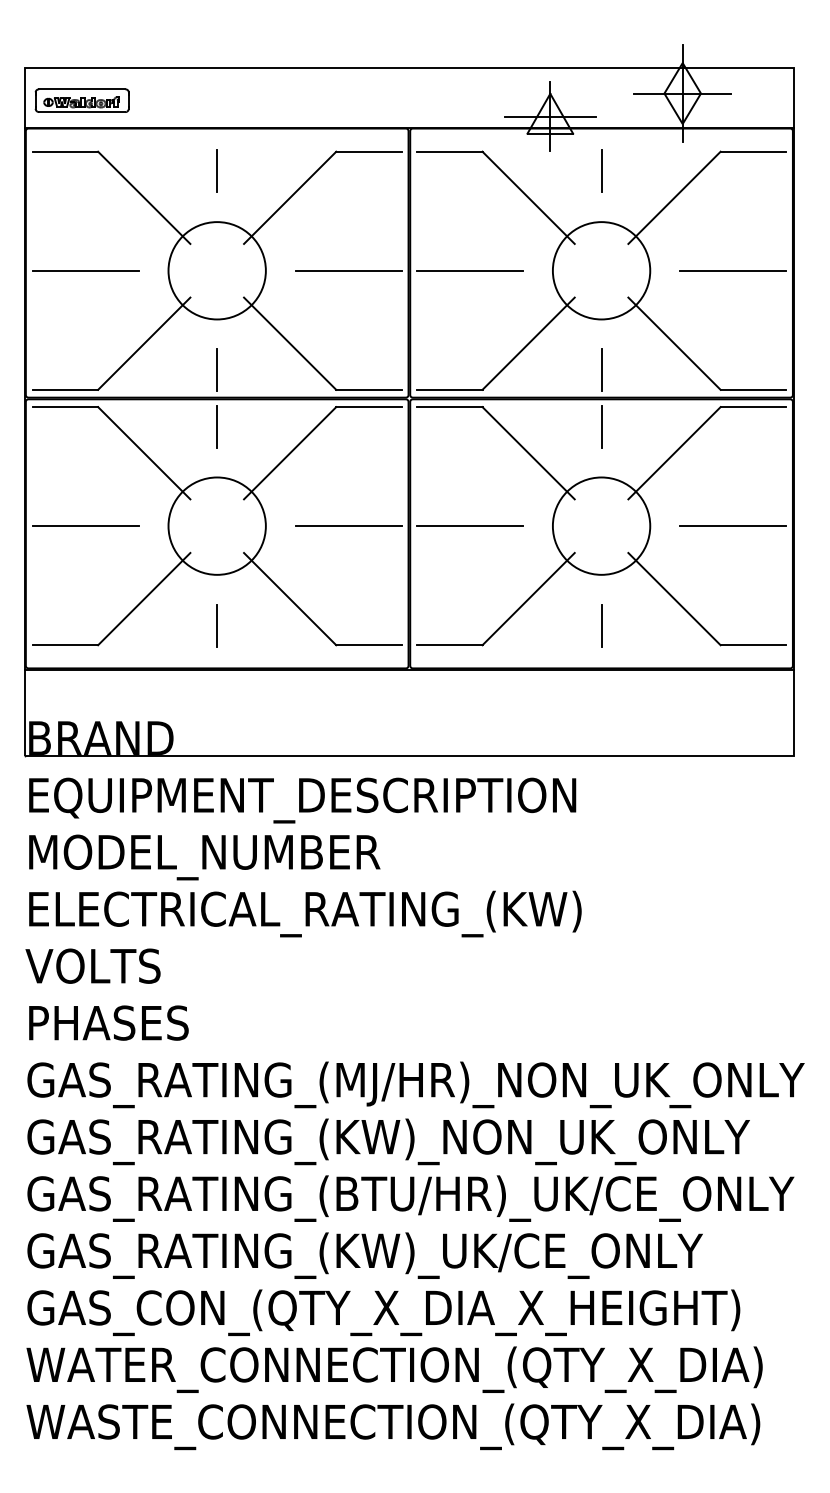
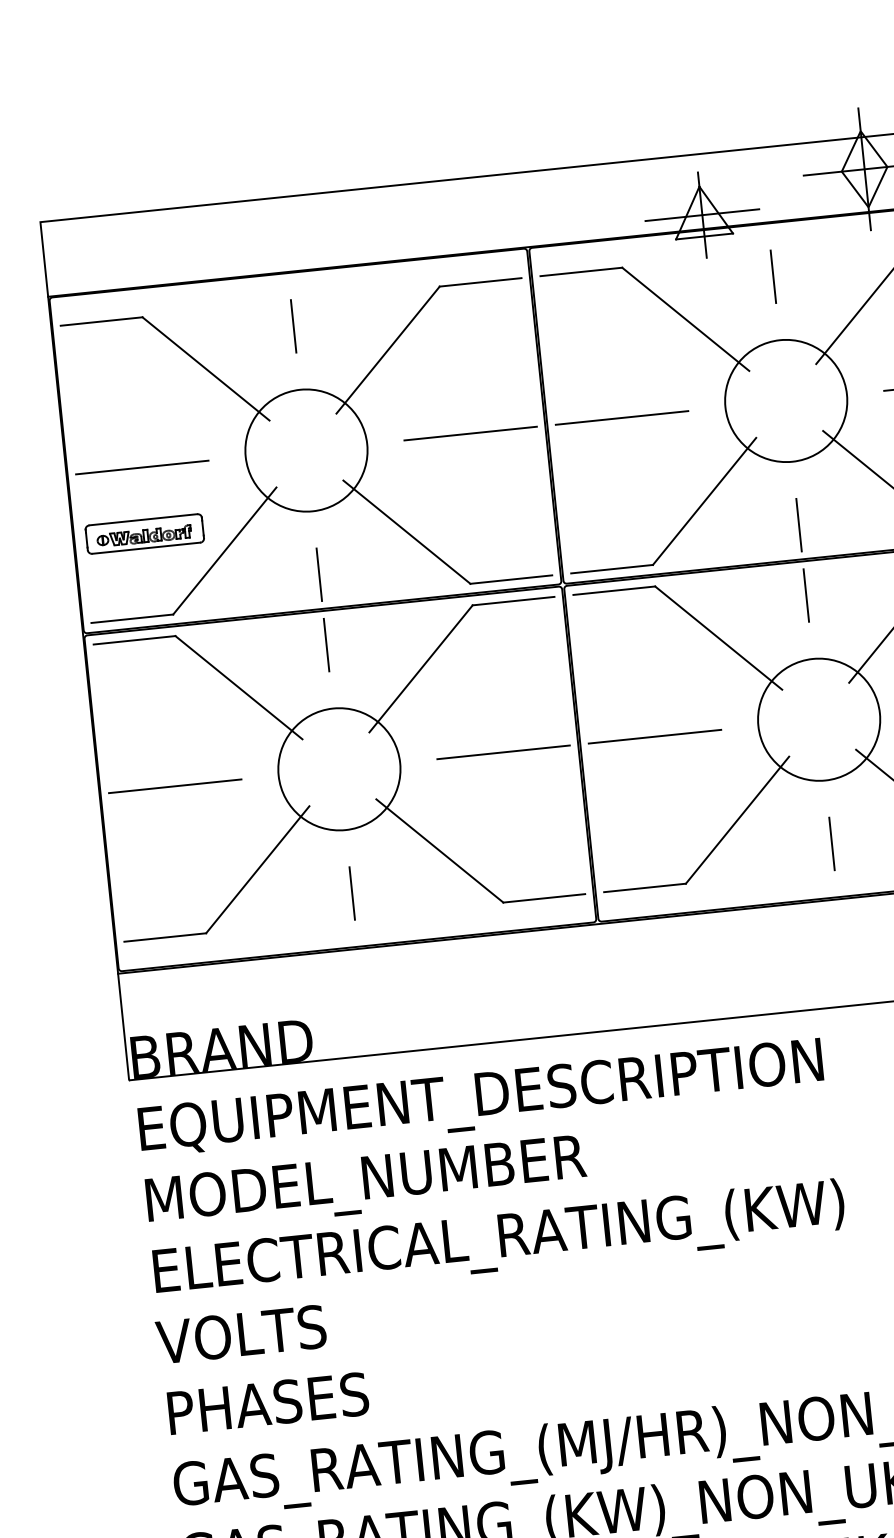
part: (81, 100) -> (143, 533), moved

